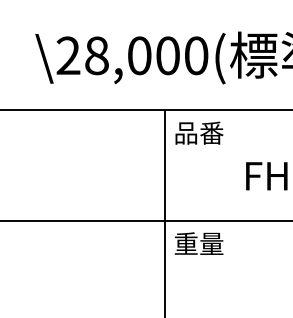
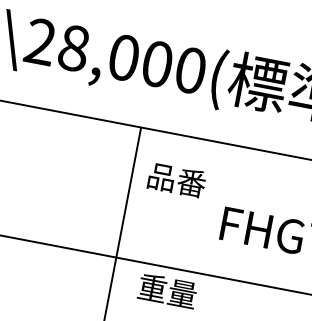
text: (199, 132) -> (177, 179), moved
text: (198, 243) -> (167, 290), moved

